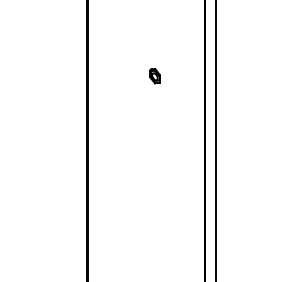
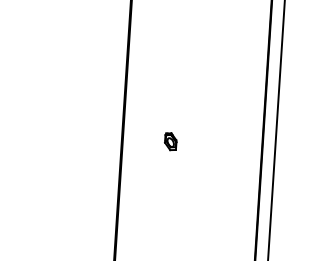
part: (154, 76) -> (170, 142), moved

